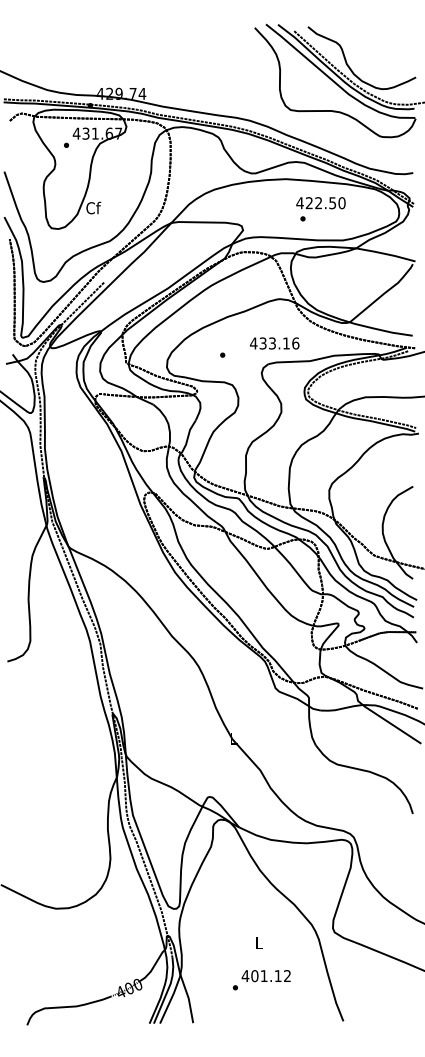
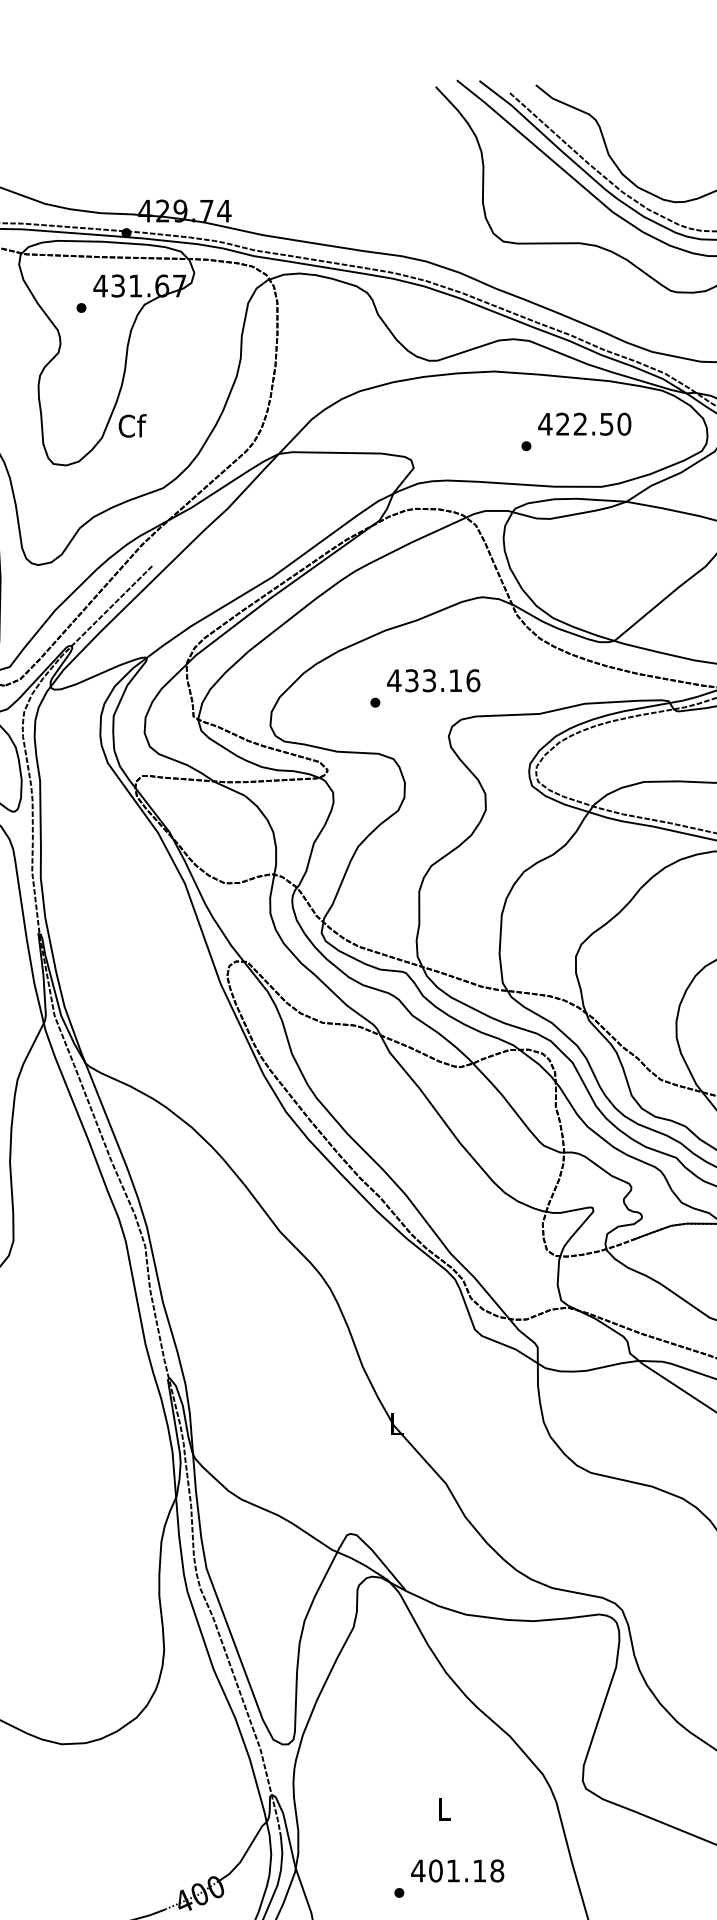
text: (320, 203) -> (583, 424), moved
text: (274, 343) -> (433, 680), moved
text: (287, 976) -> (497, 1871), 401.12 -> 401.18

